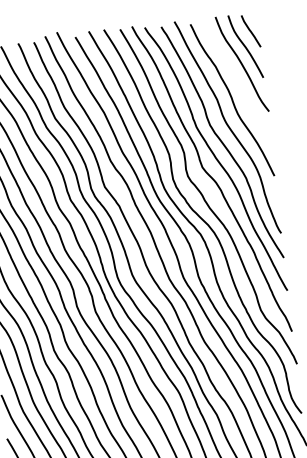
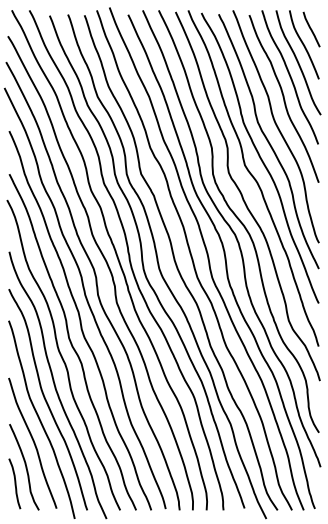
curve: (235, 79) -> (289, 77), added

